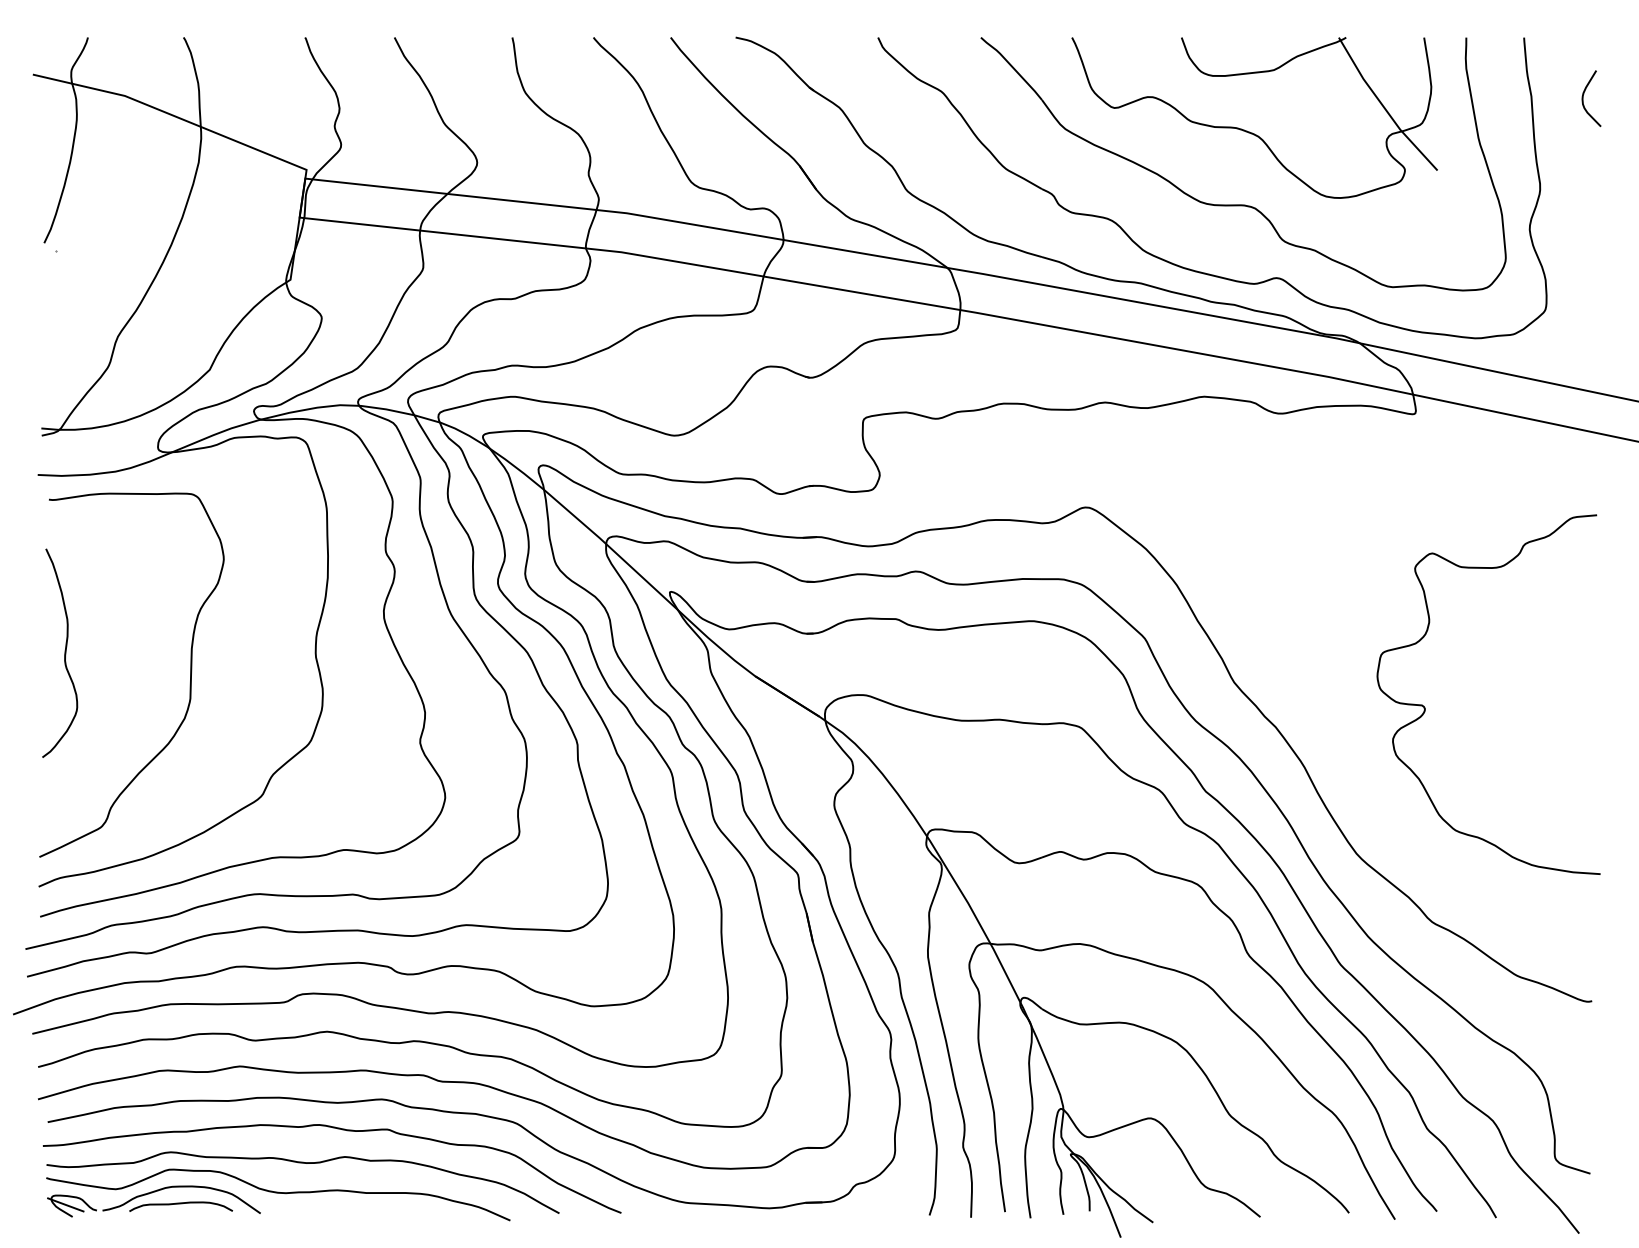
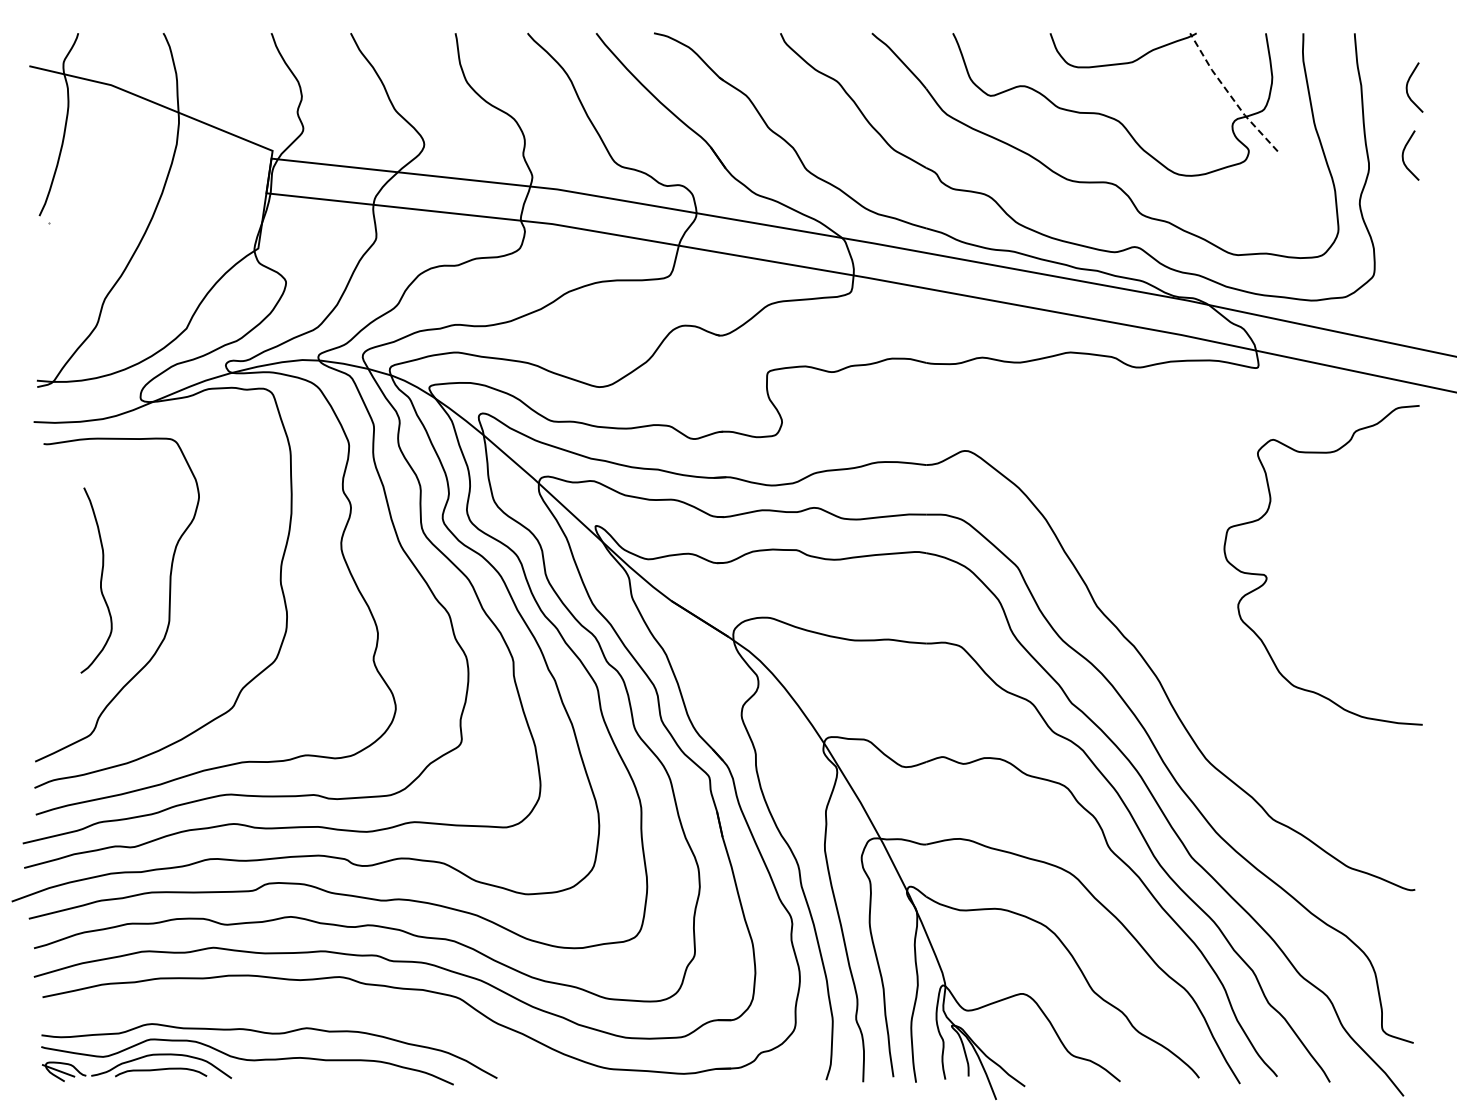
line: (1384, 107) -> (1230, 95), solid -> dashed
curve: (1578, 175) -> (1403, 155), added
curve: (64, 653) -> (100, 580), moved
curve: (1425, 708) -> (1267, 577), moved
curve: (340, 1130) -> (302, 1004), removed

